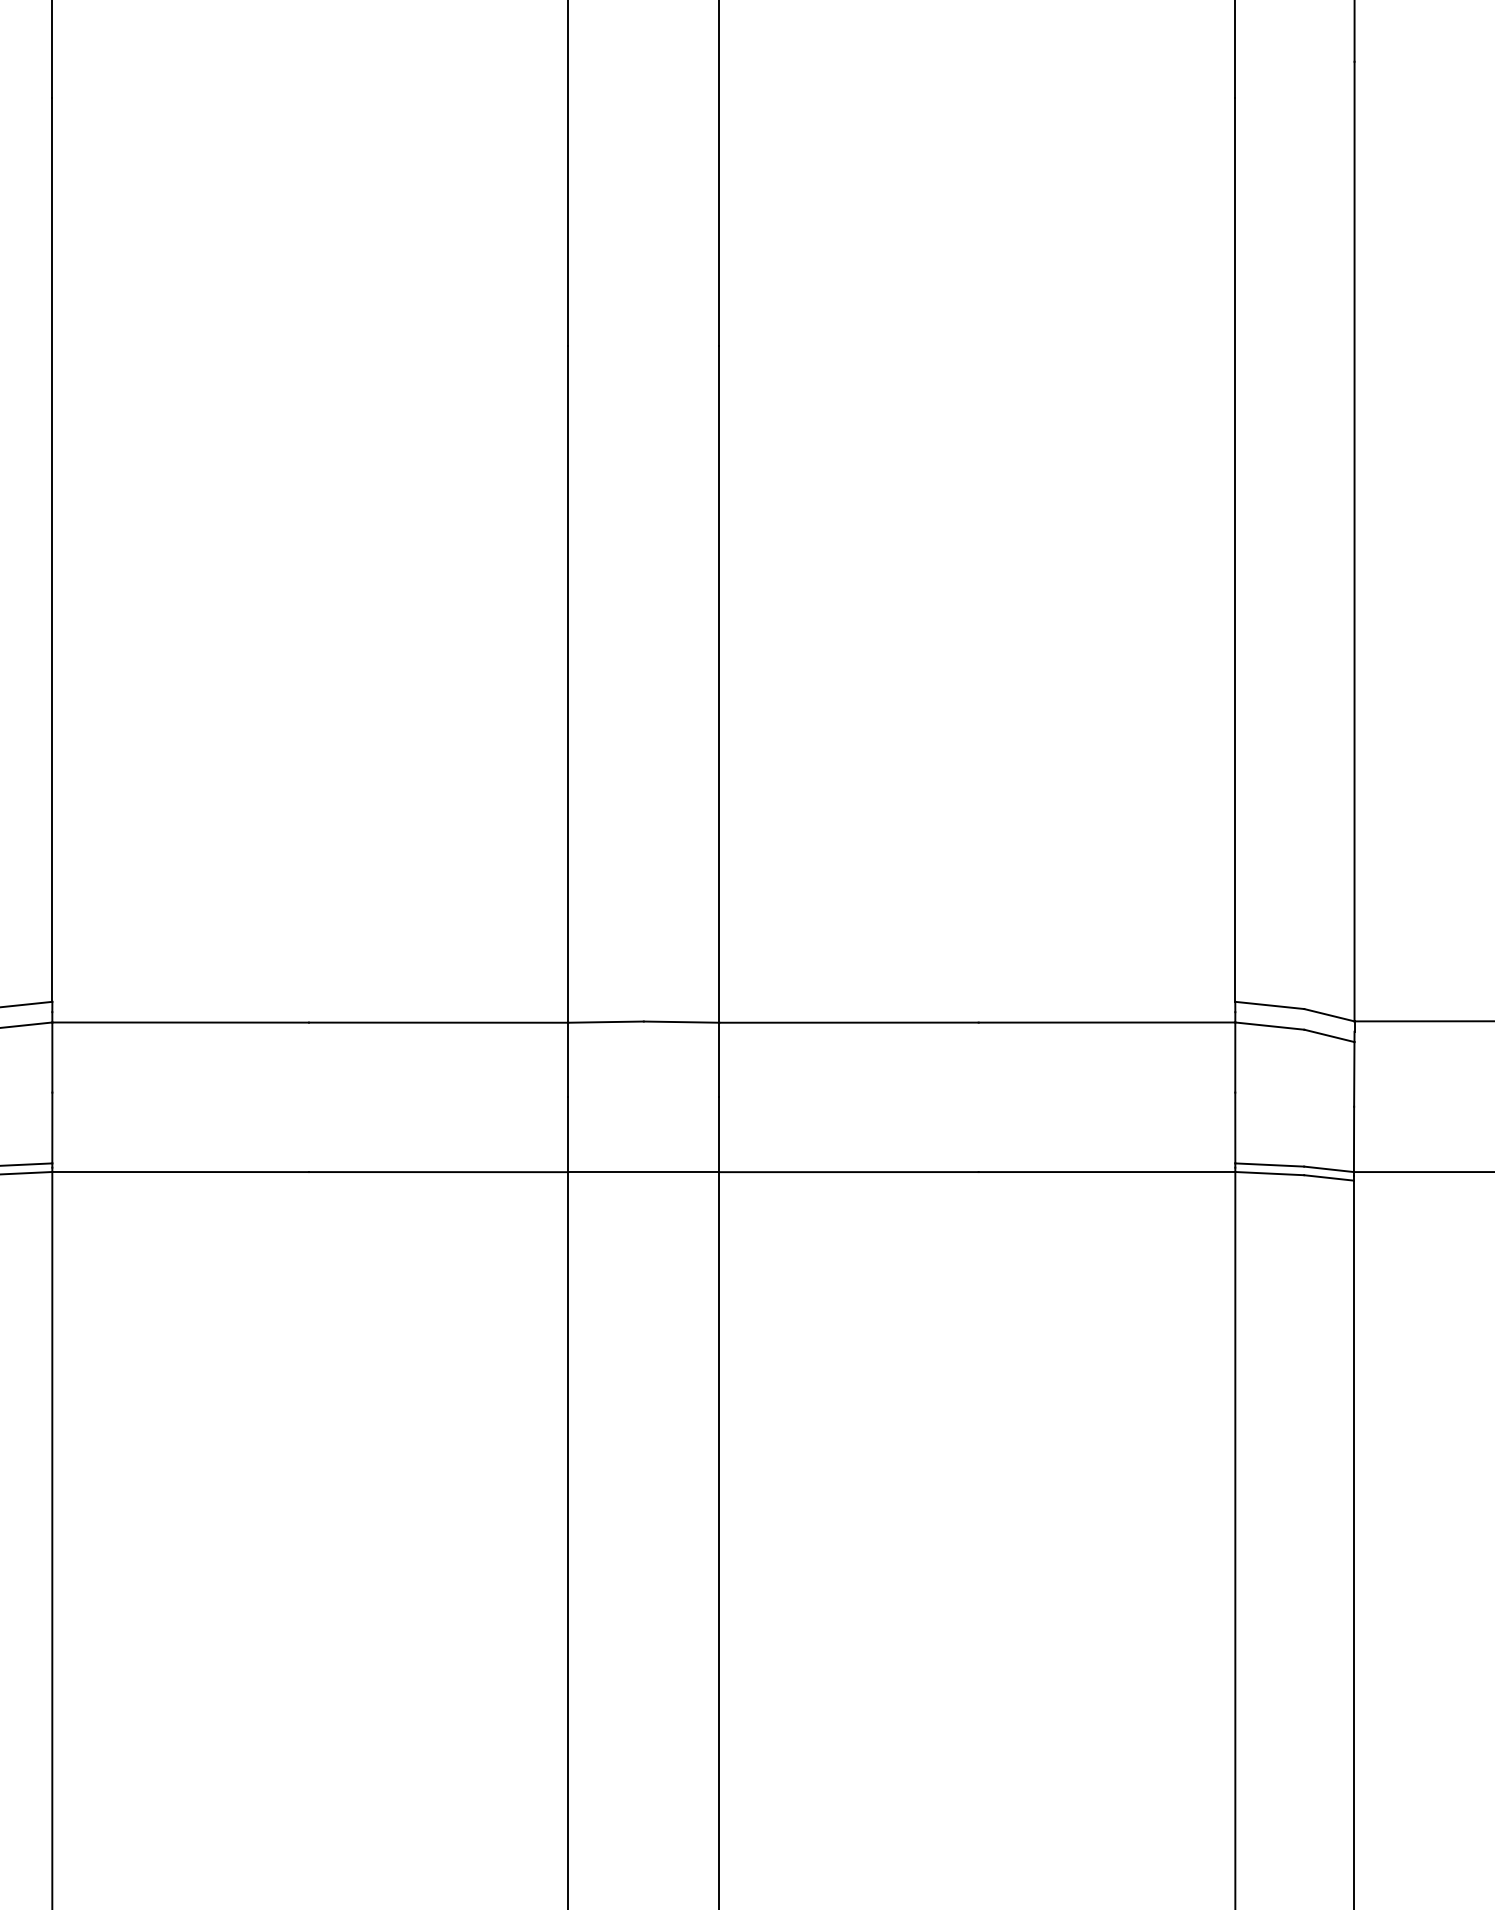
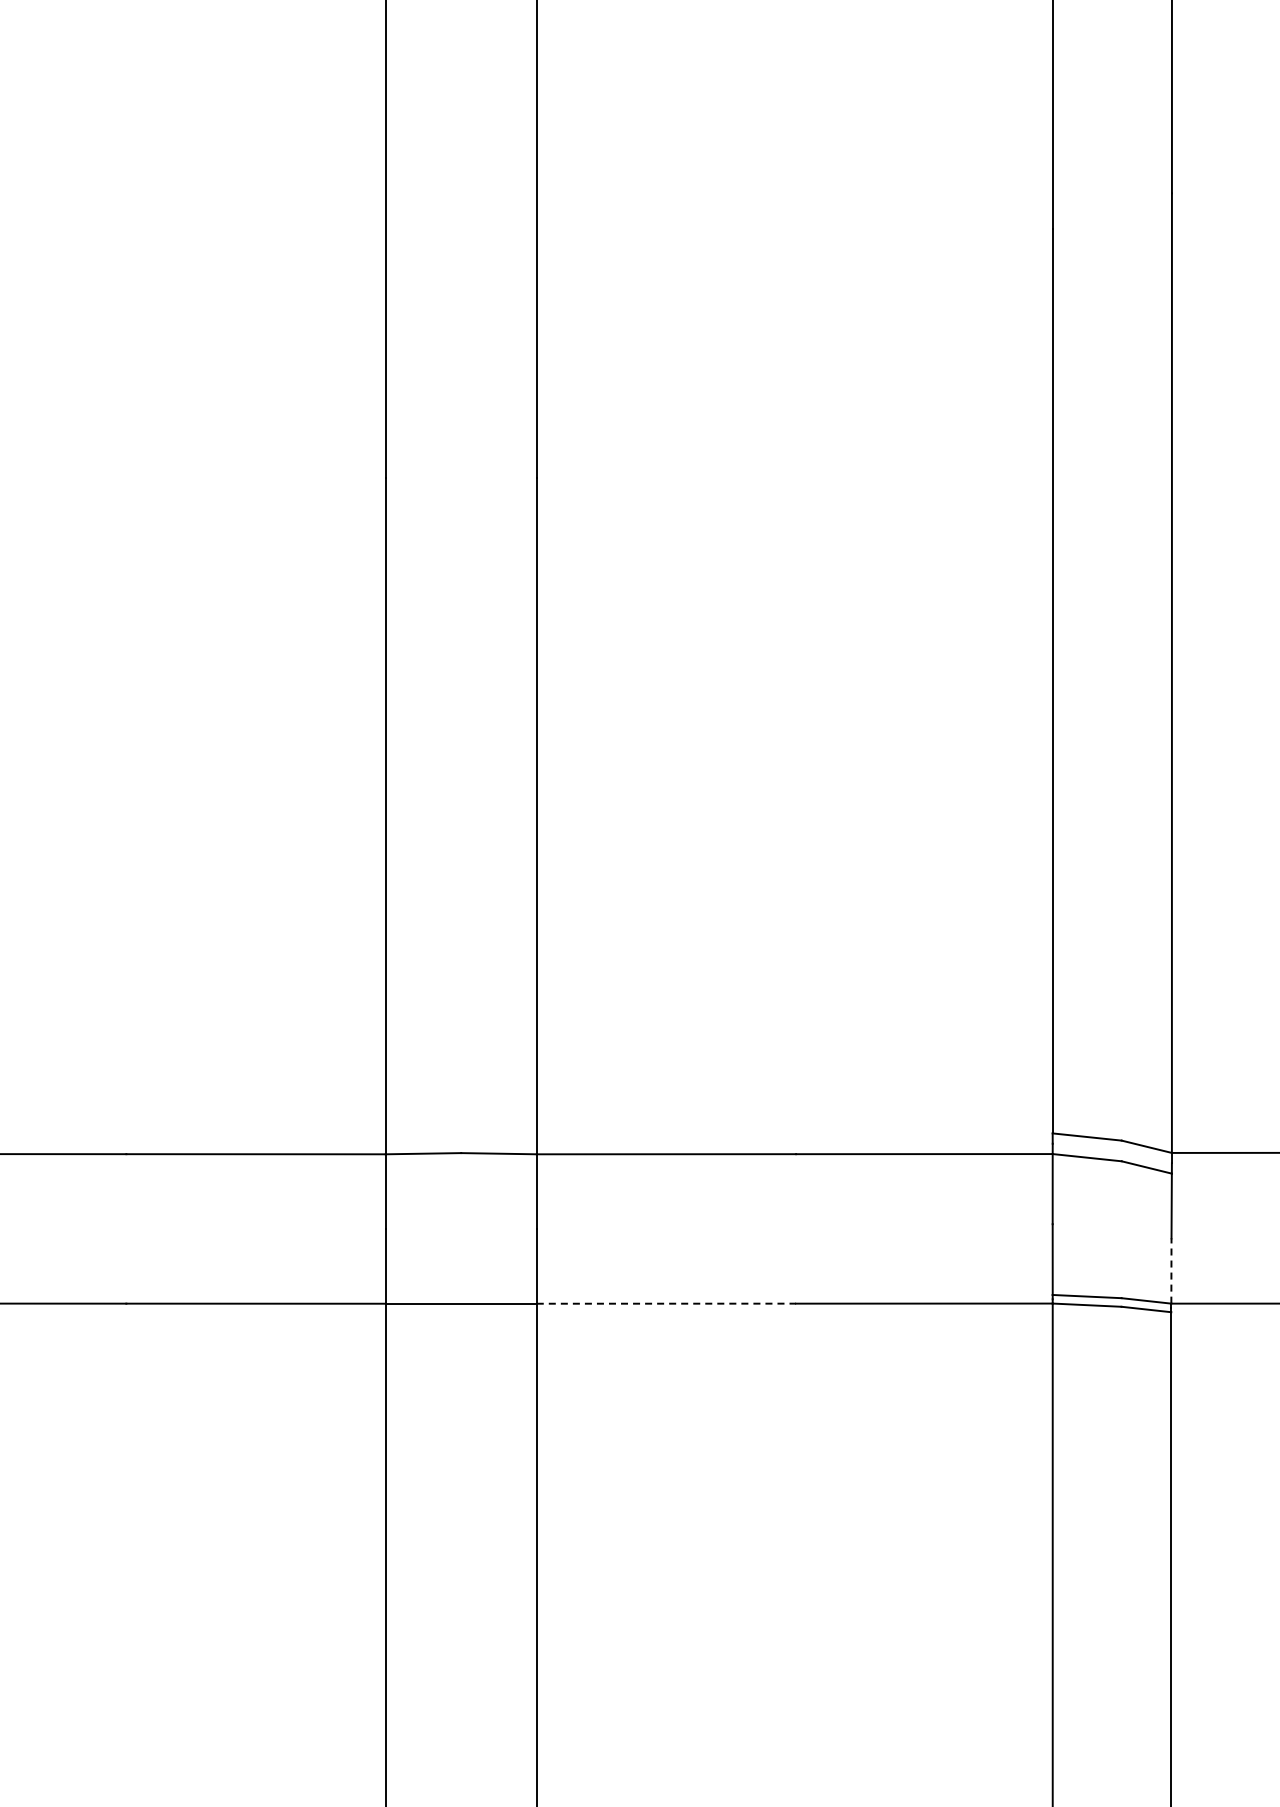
line: (1354, 1139) -> (1171, 1271), solid -> dashed
line: (849, 1172) -> (666, 1304), solid -> dashed

